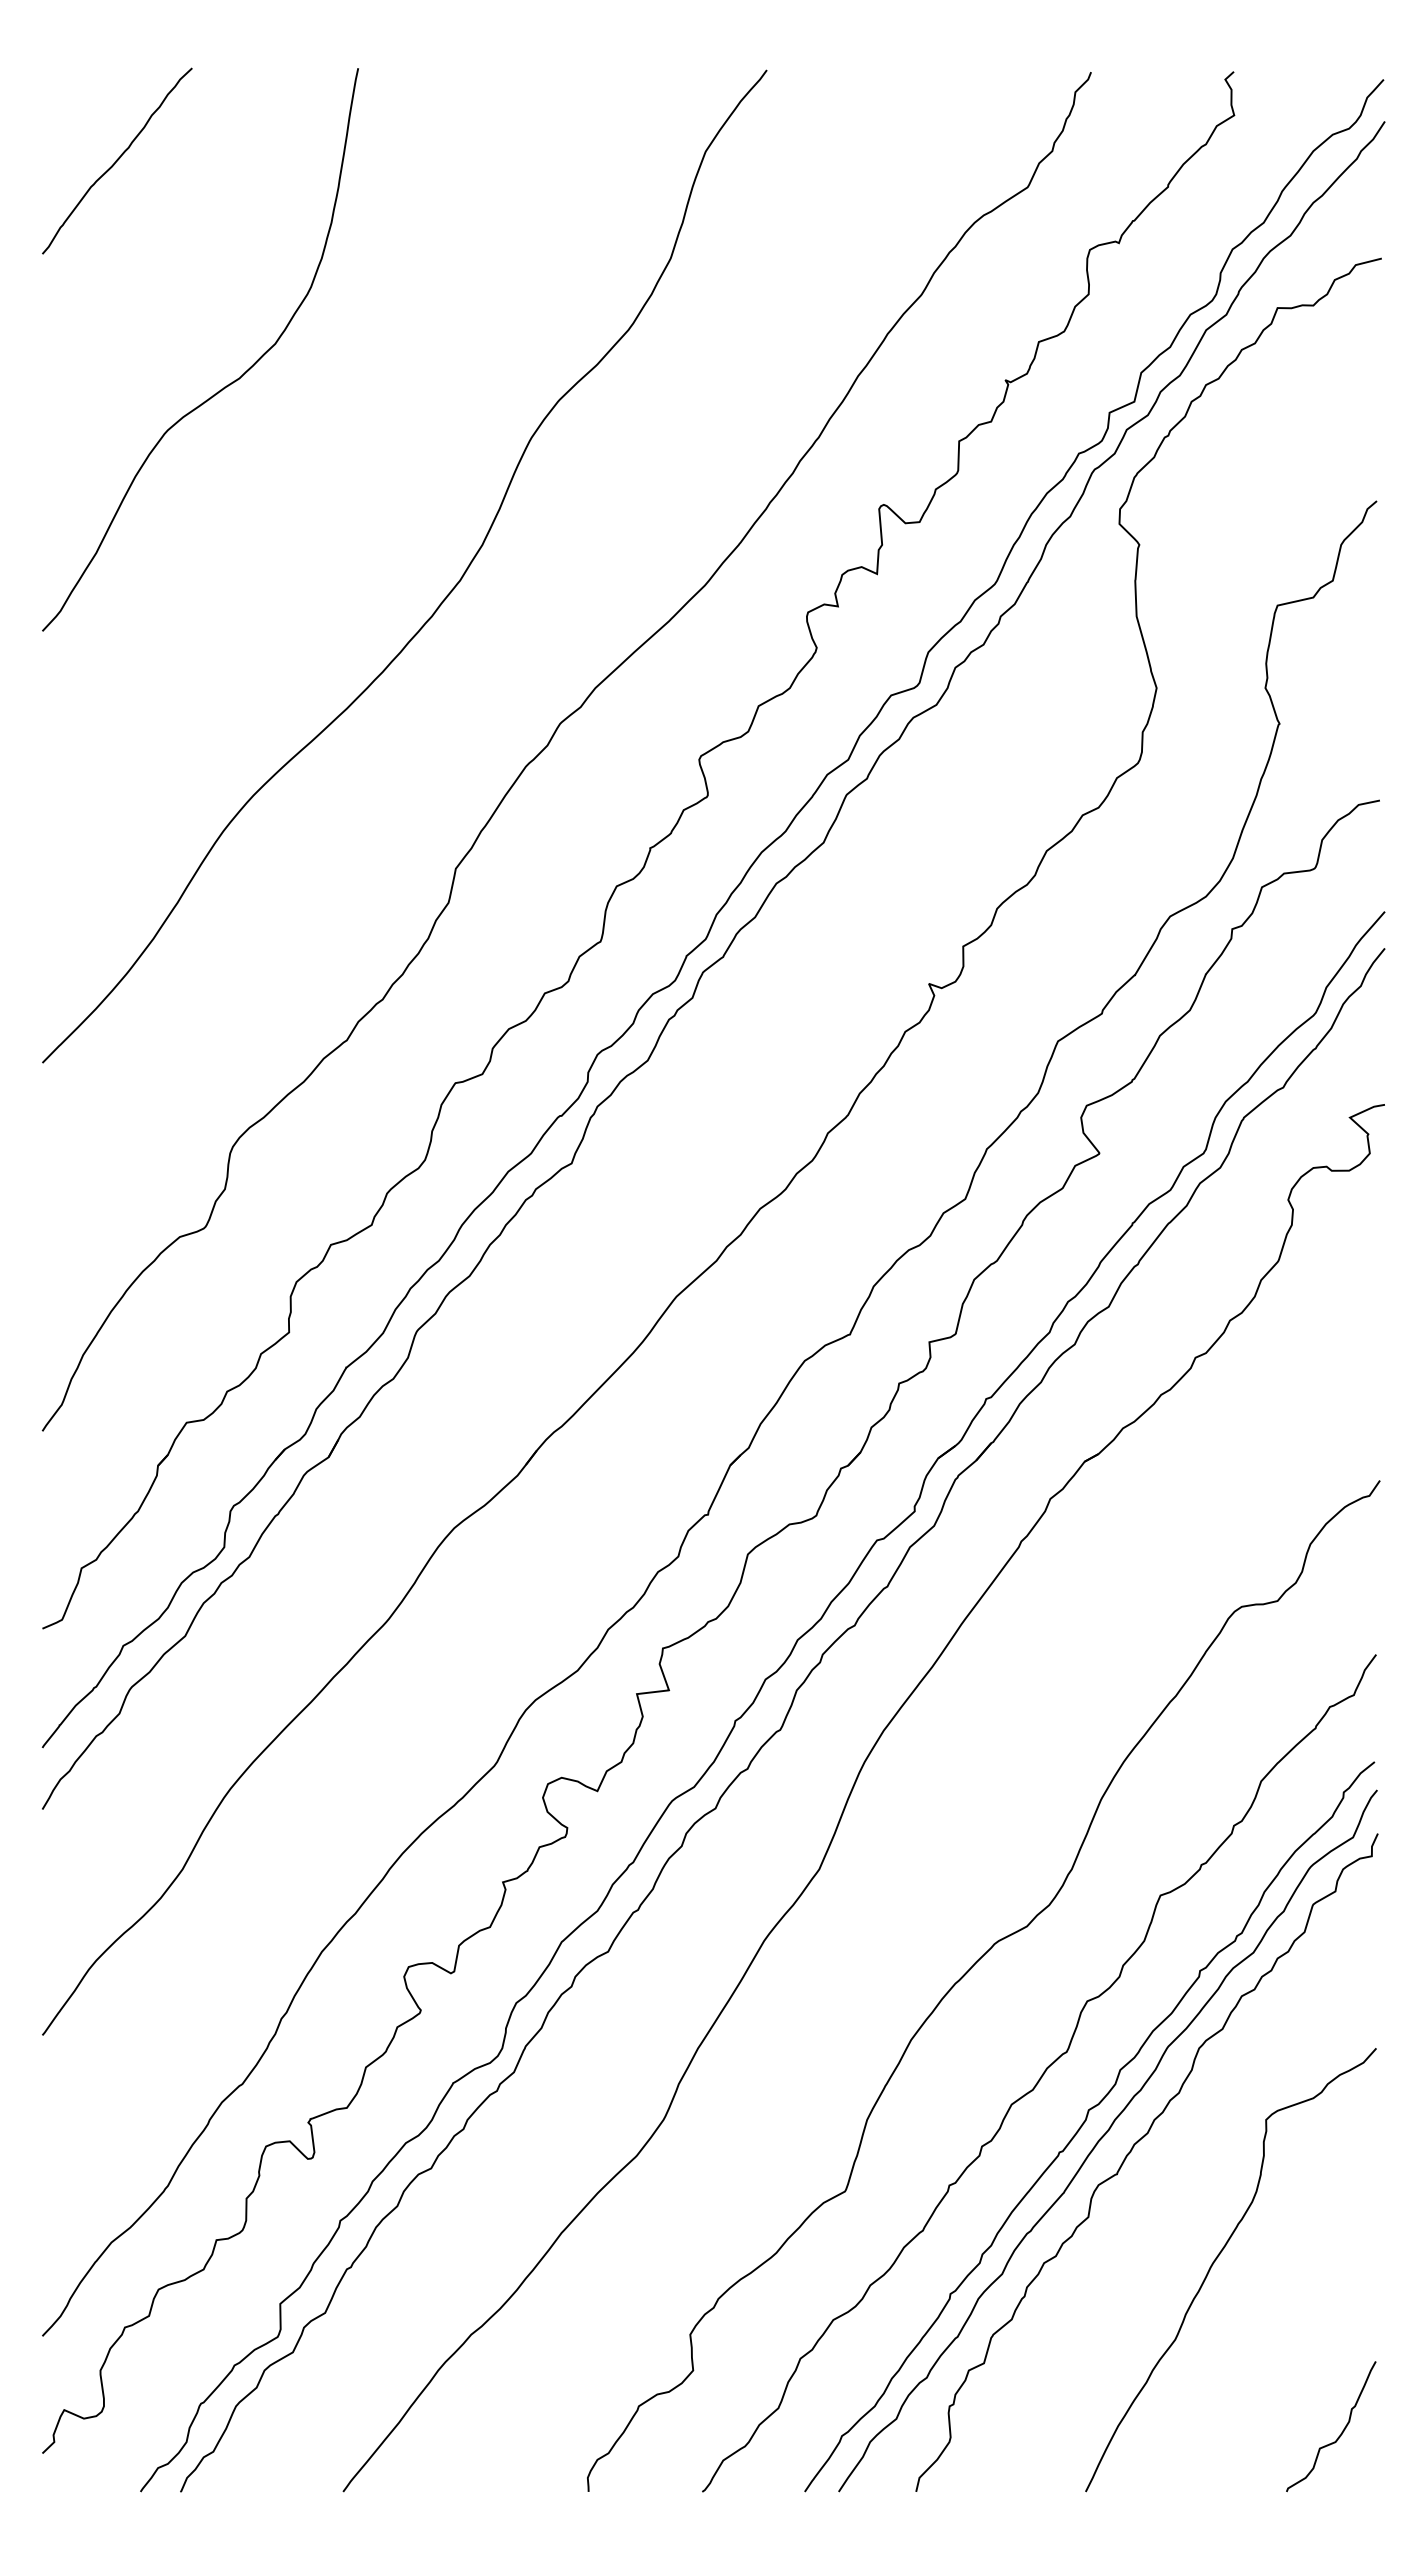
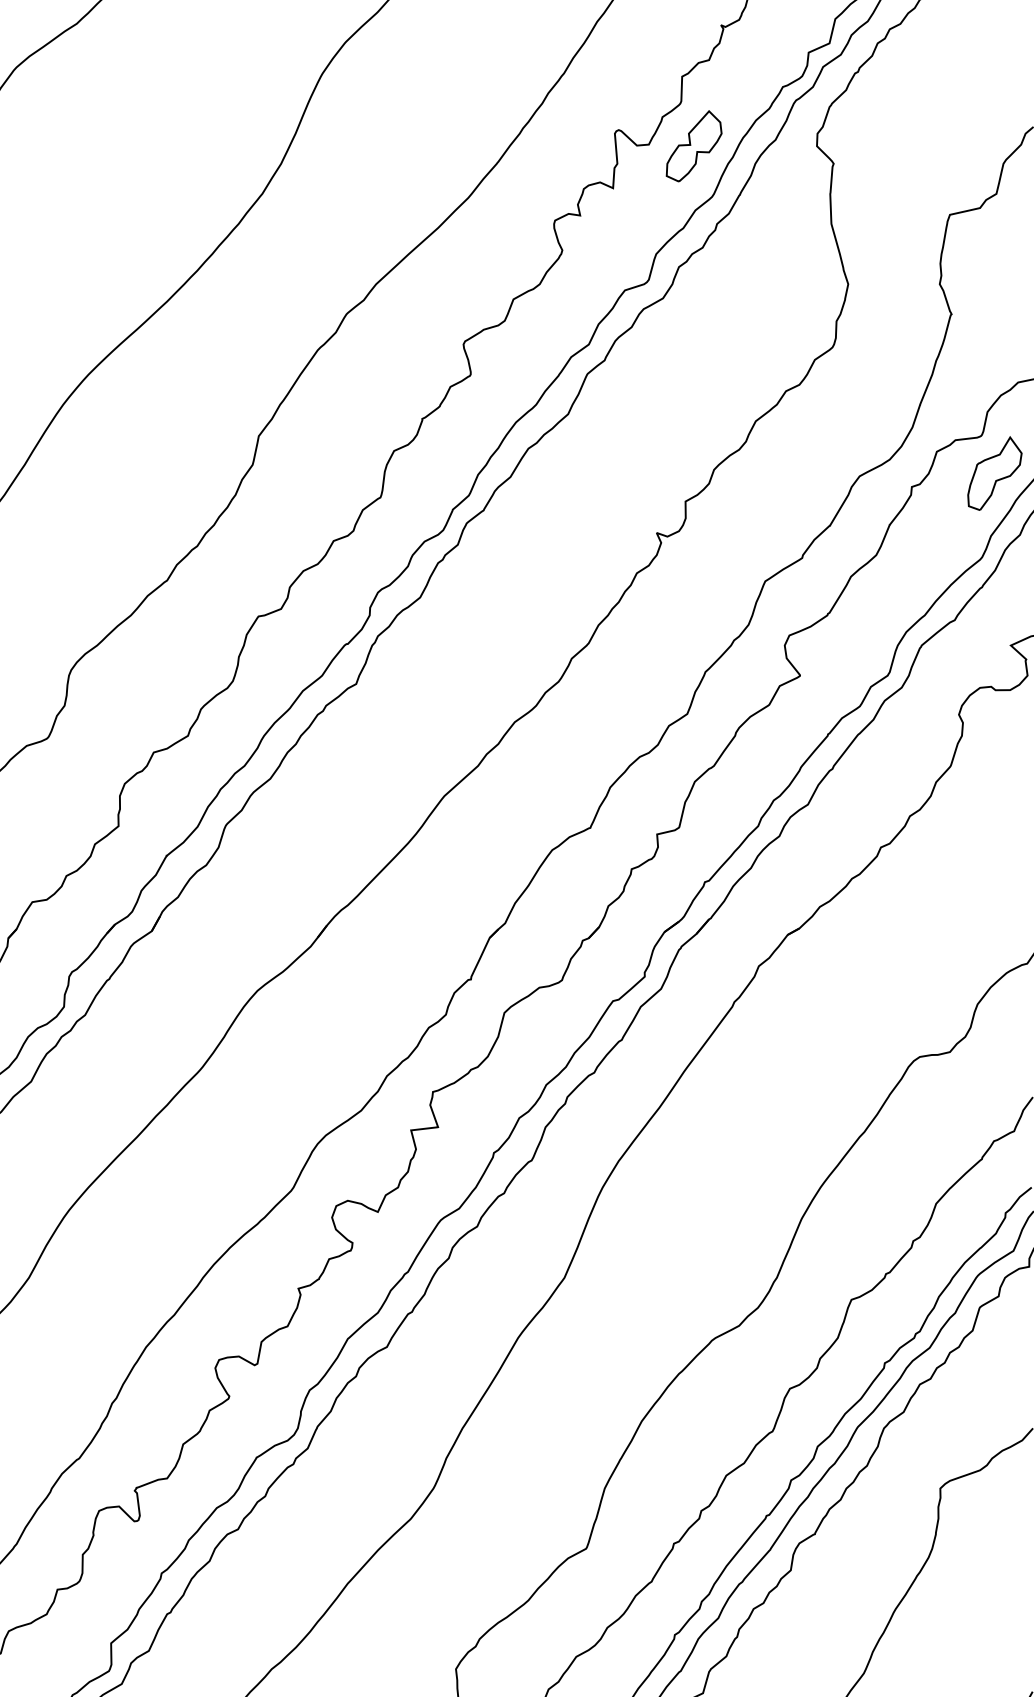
part: (973, 523) -> (694, 145), added
part: (1330, 913) -> (994, 473), added

